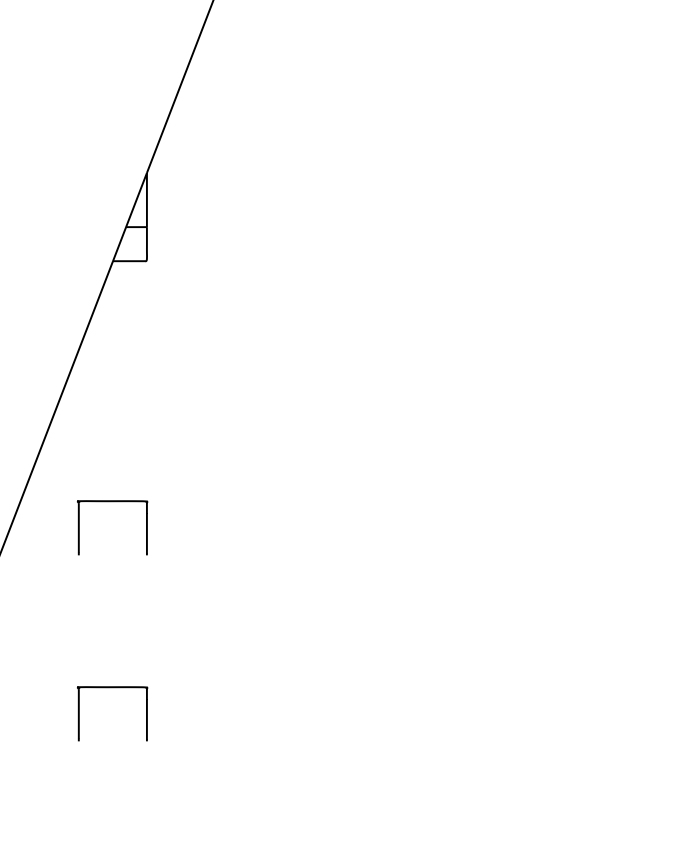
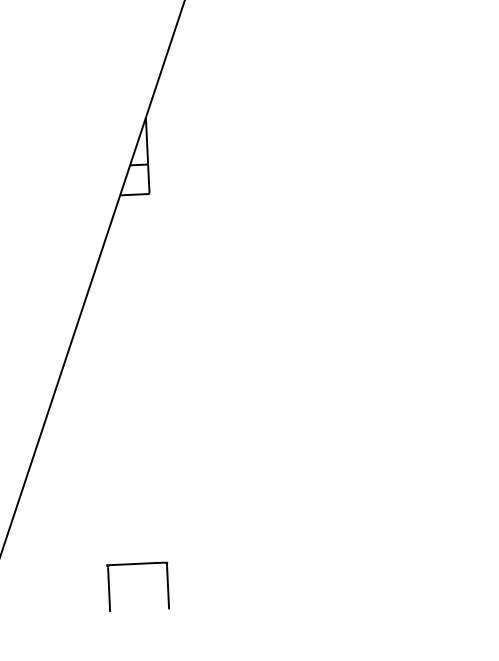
part: (112, 502) -> (129, 404), removed

